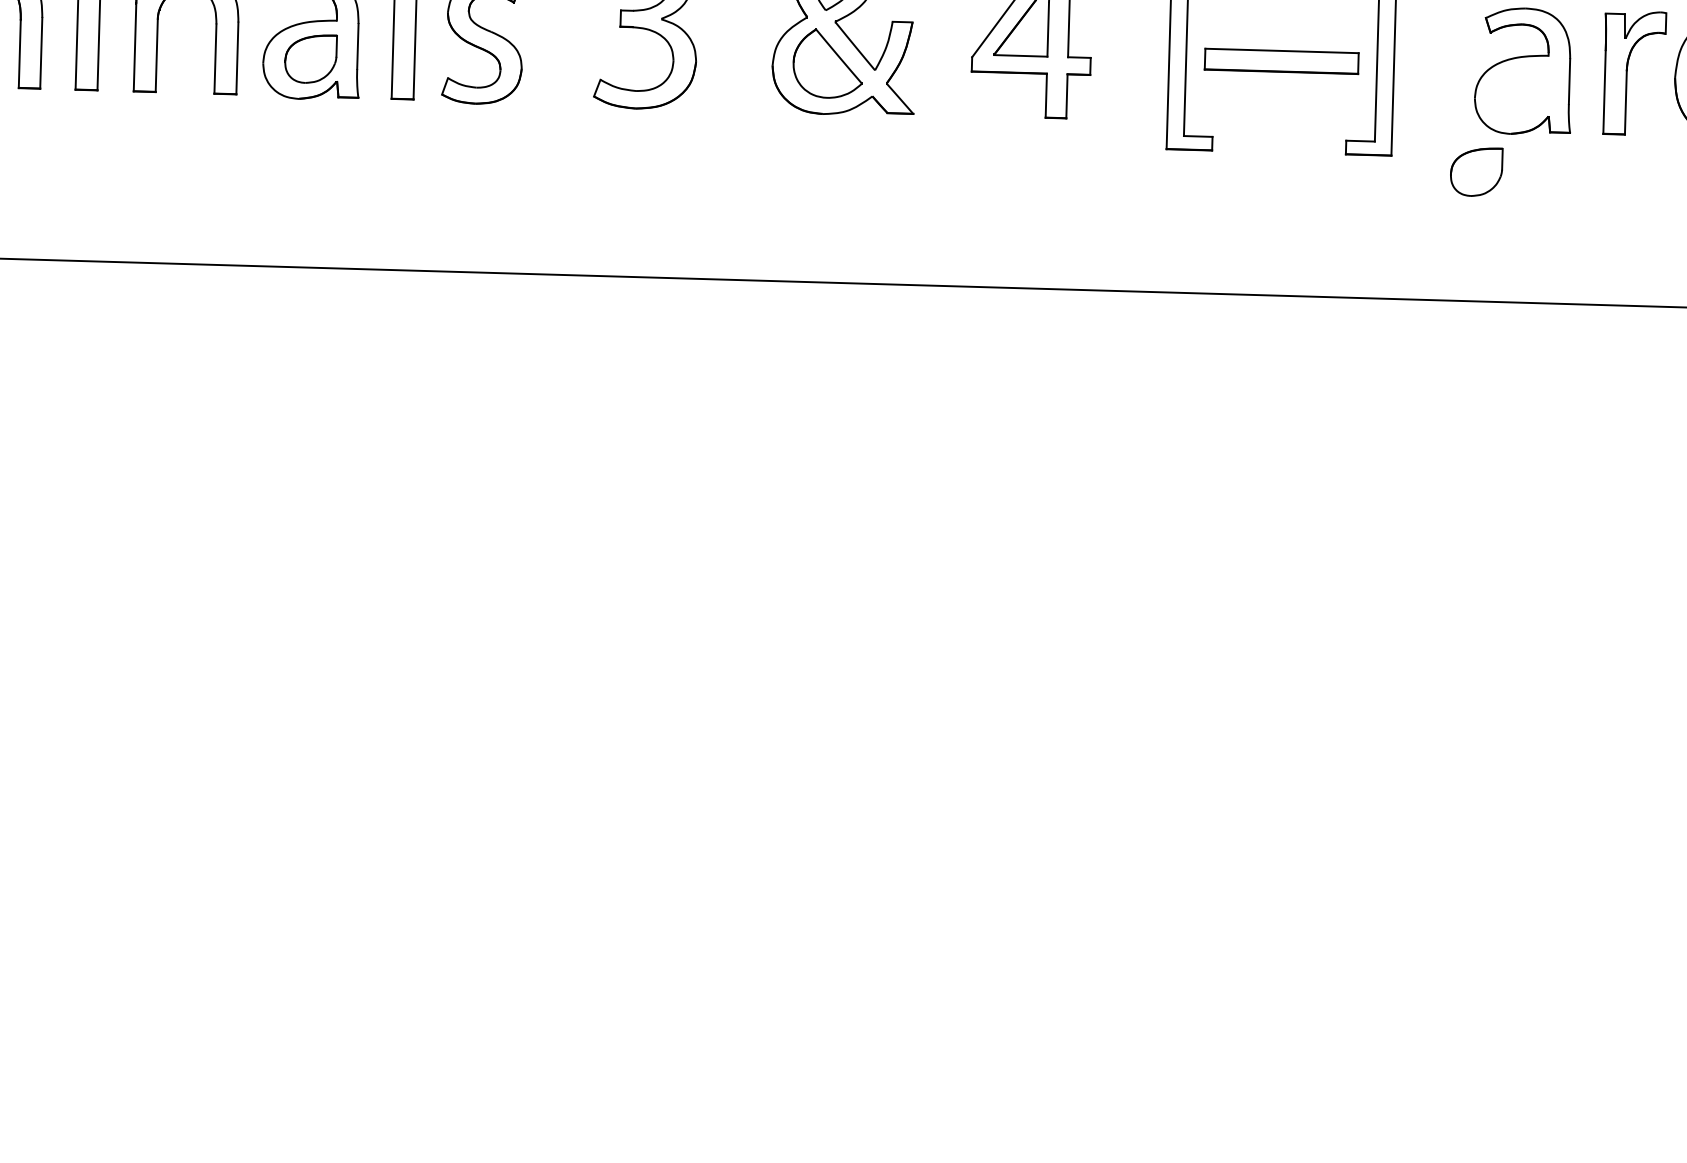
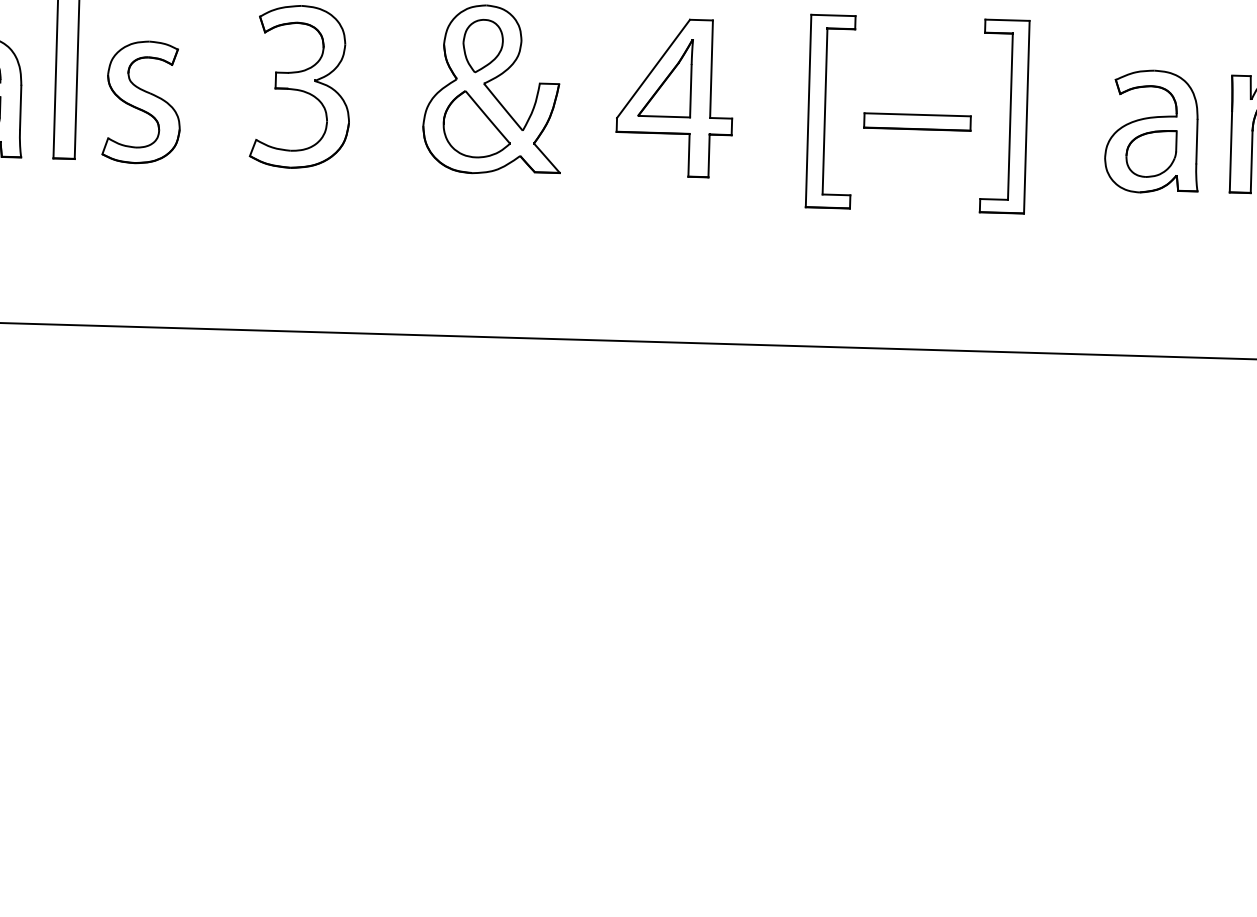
part: (1281, 61) -> (917, 122), size x0.71
part: (1476, 171) -> (1151, 153), moved

